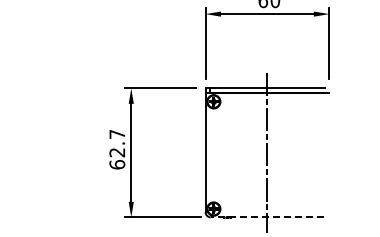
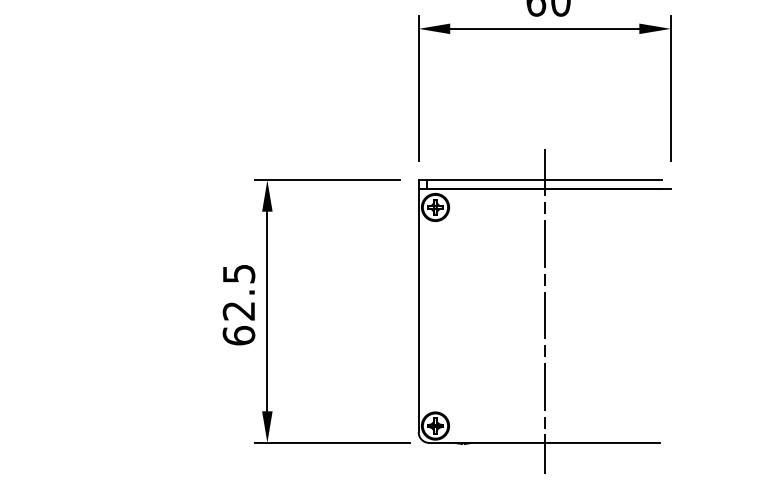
text: (117, 134) -> (239, 274), 62.7 -> 62.5
line: (267, 217) -> (544, 443), dashed -> solid

